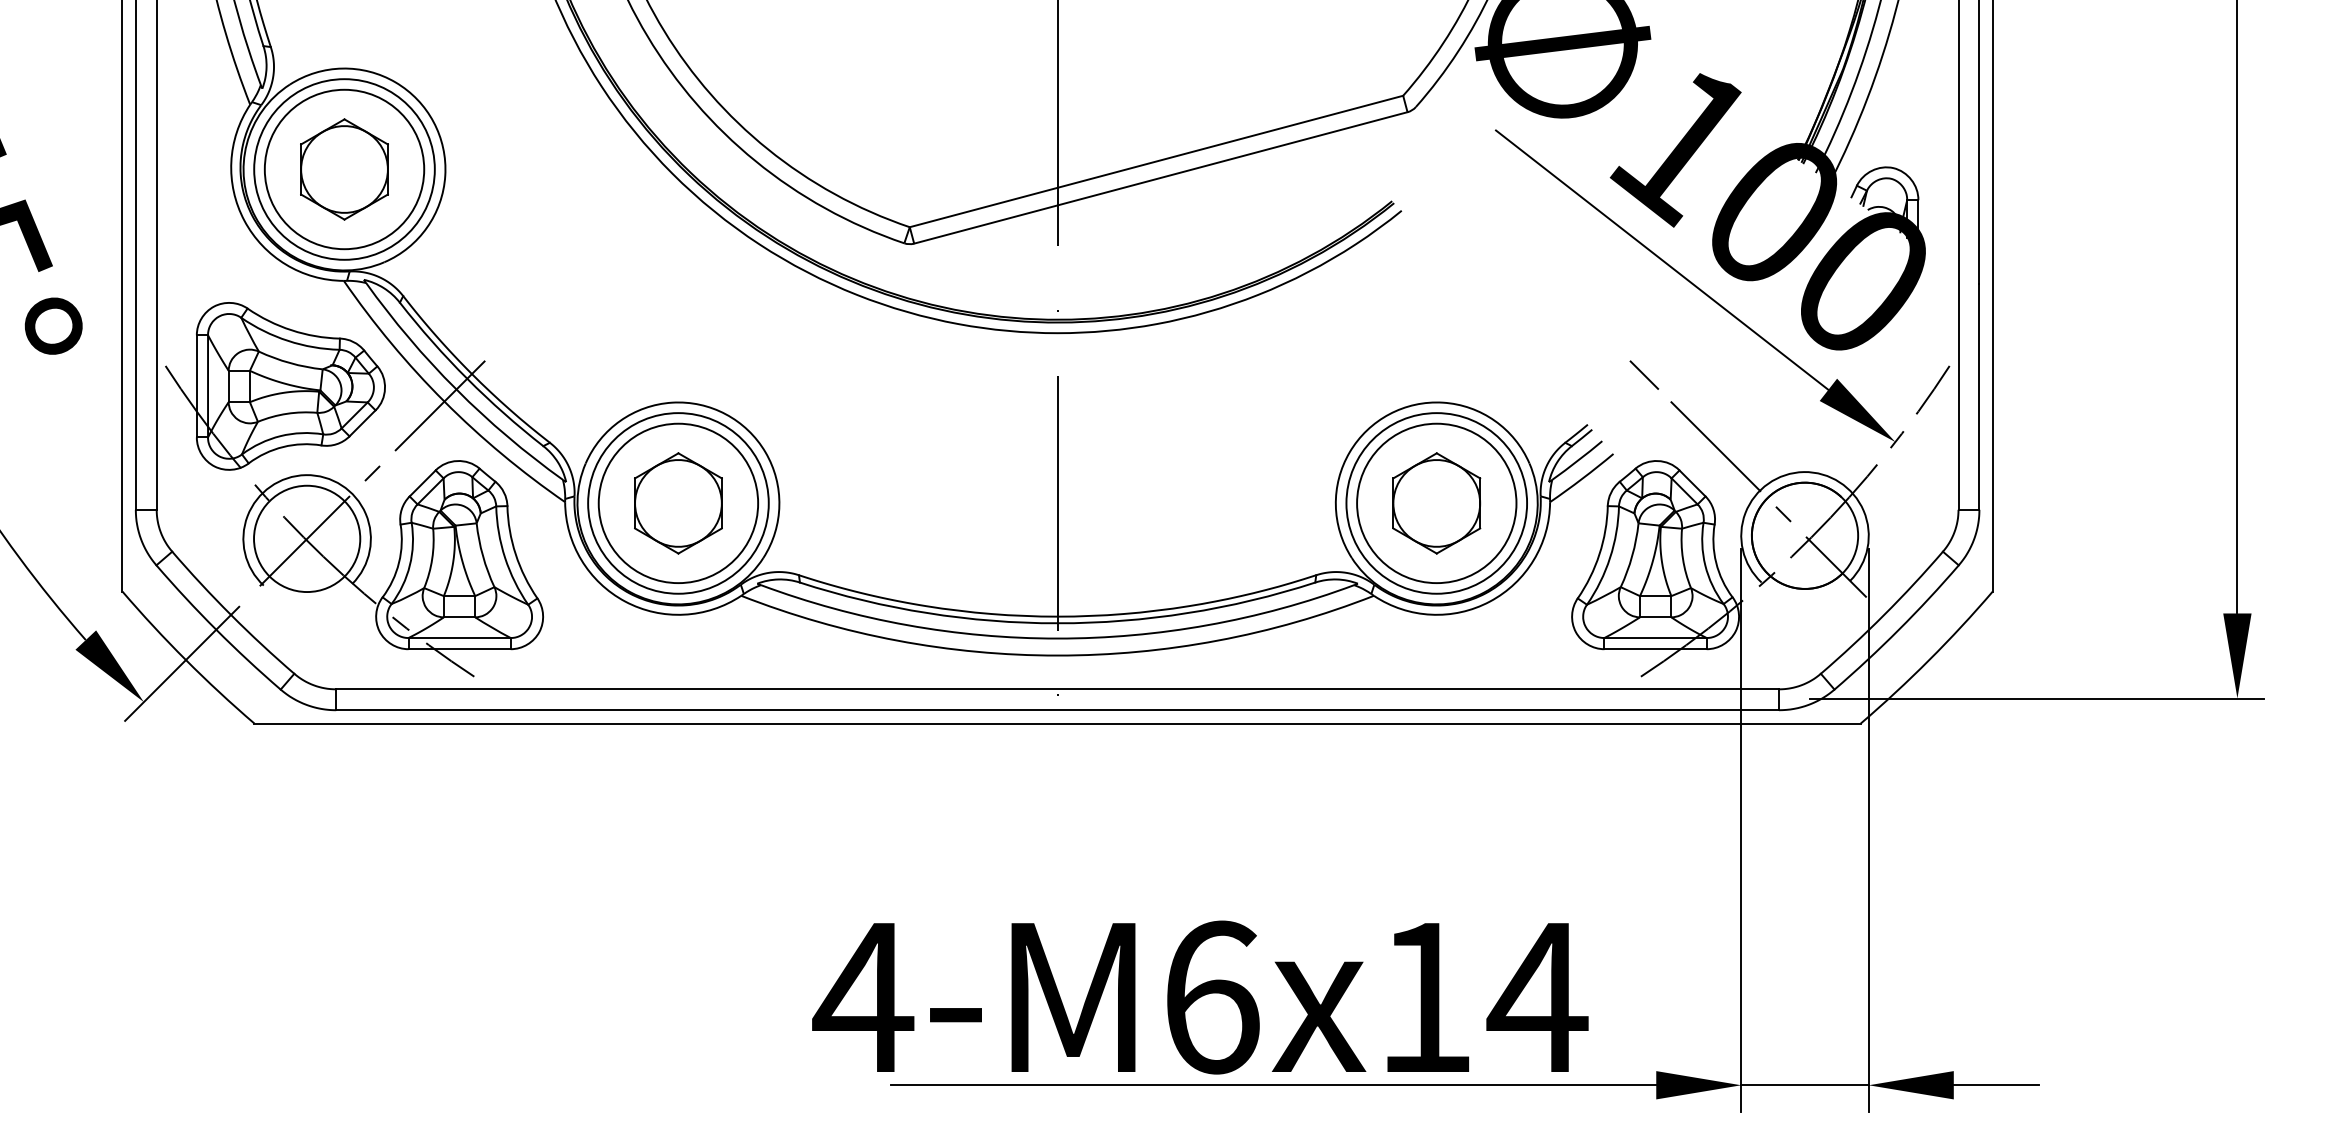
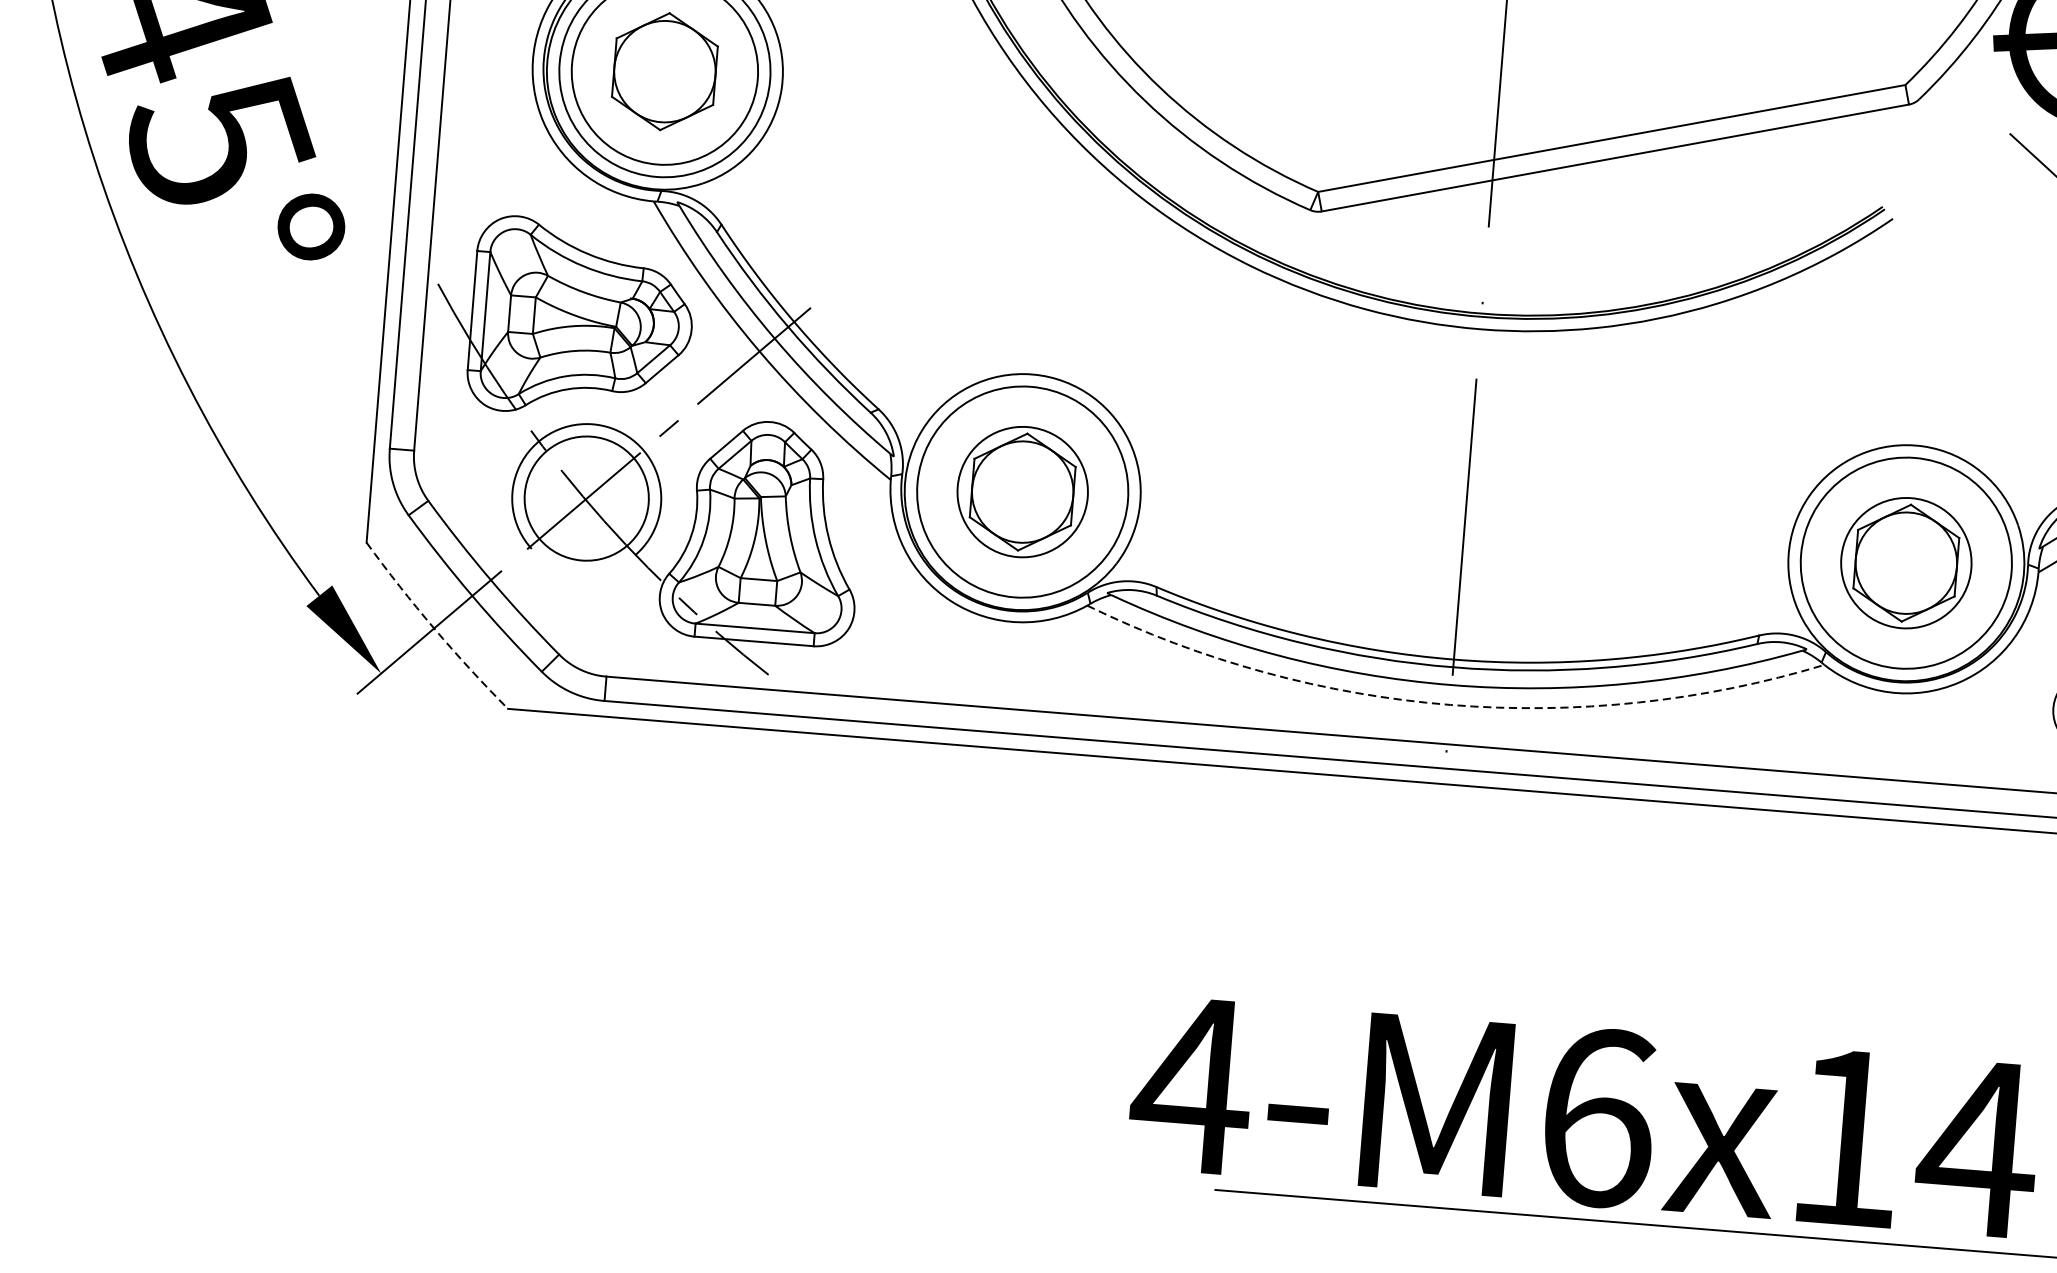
circle: (678, 503) -> (1022, 492), size x0.7
circle: (1436, 503) -> (1906, 563), size x0.7
arc: (1057, 655) -> (1450, 704), solid -> dashed
arc: (185, 660) -> (433, 628), solid -> dashed

